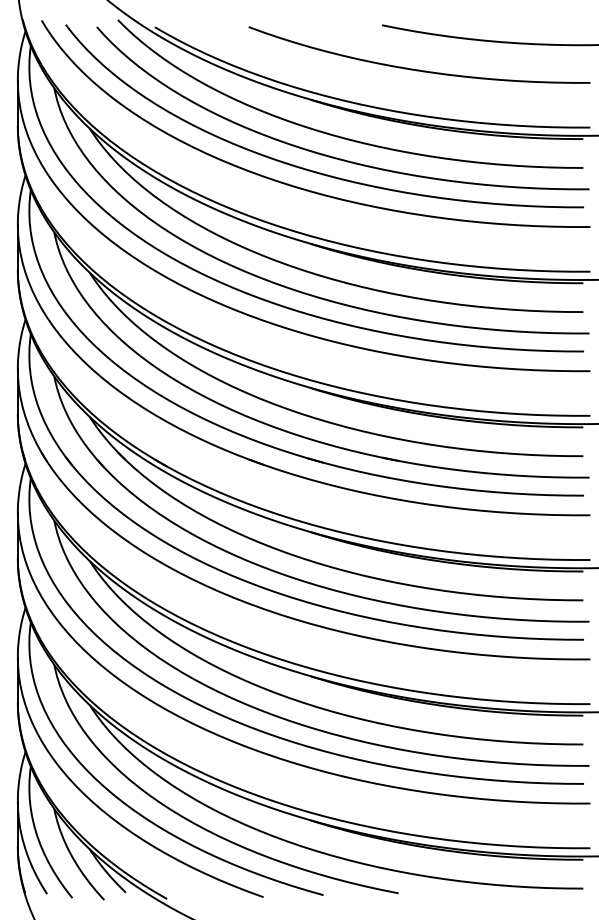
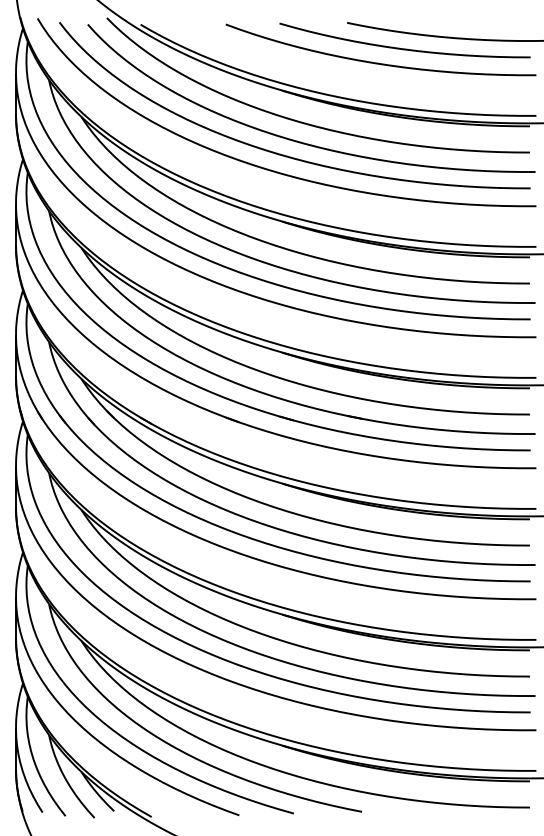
curve: (445, 53) -> (404, 48), added

